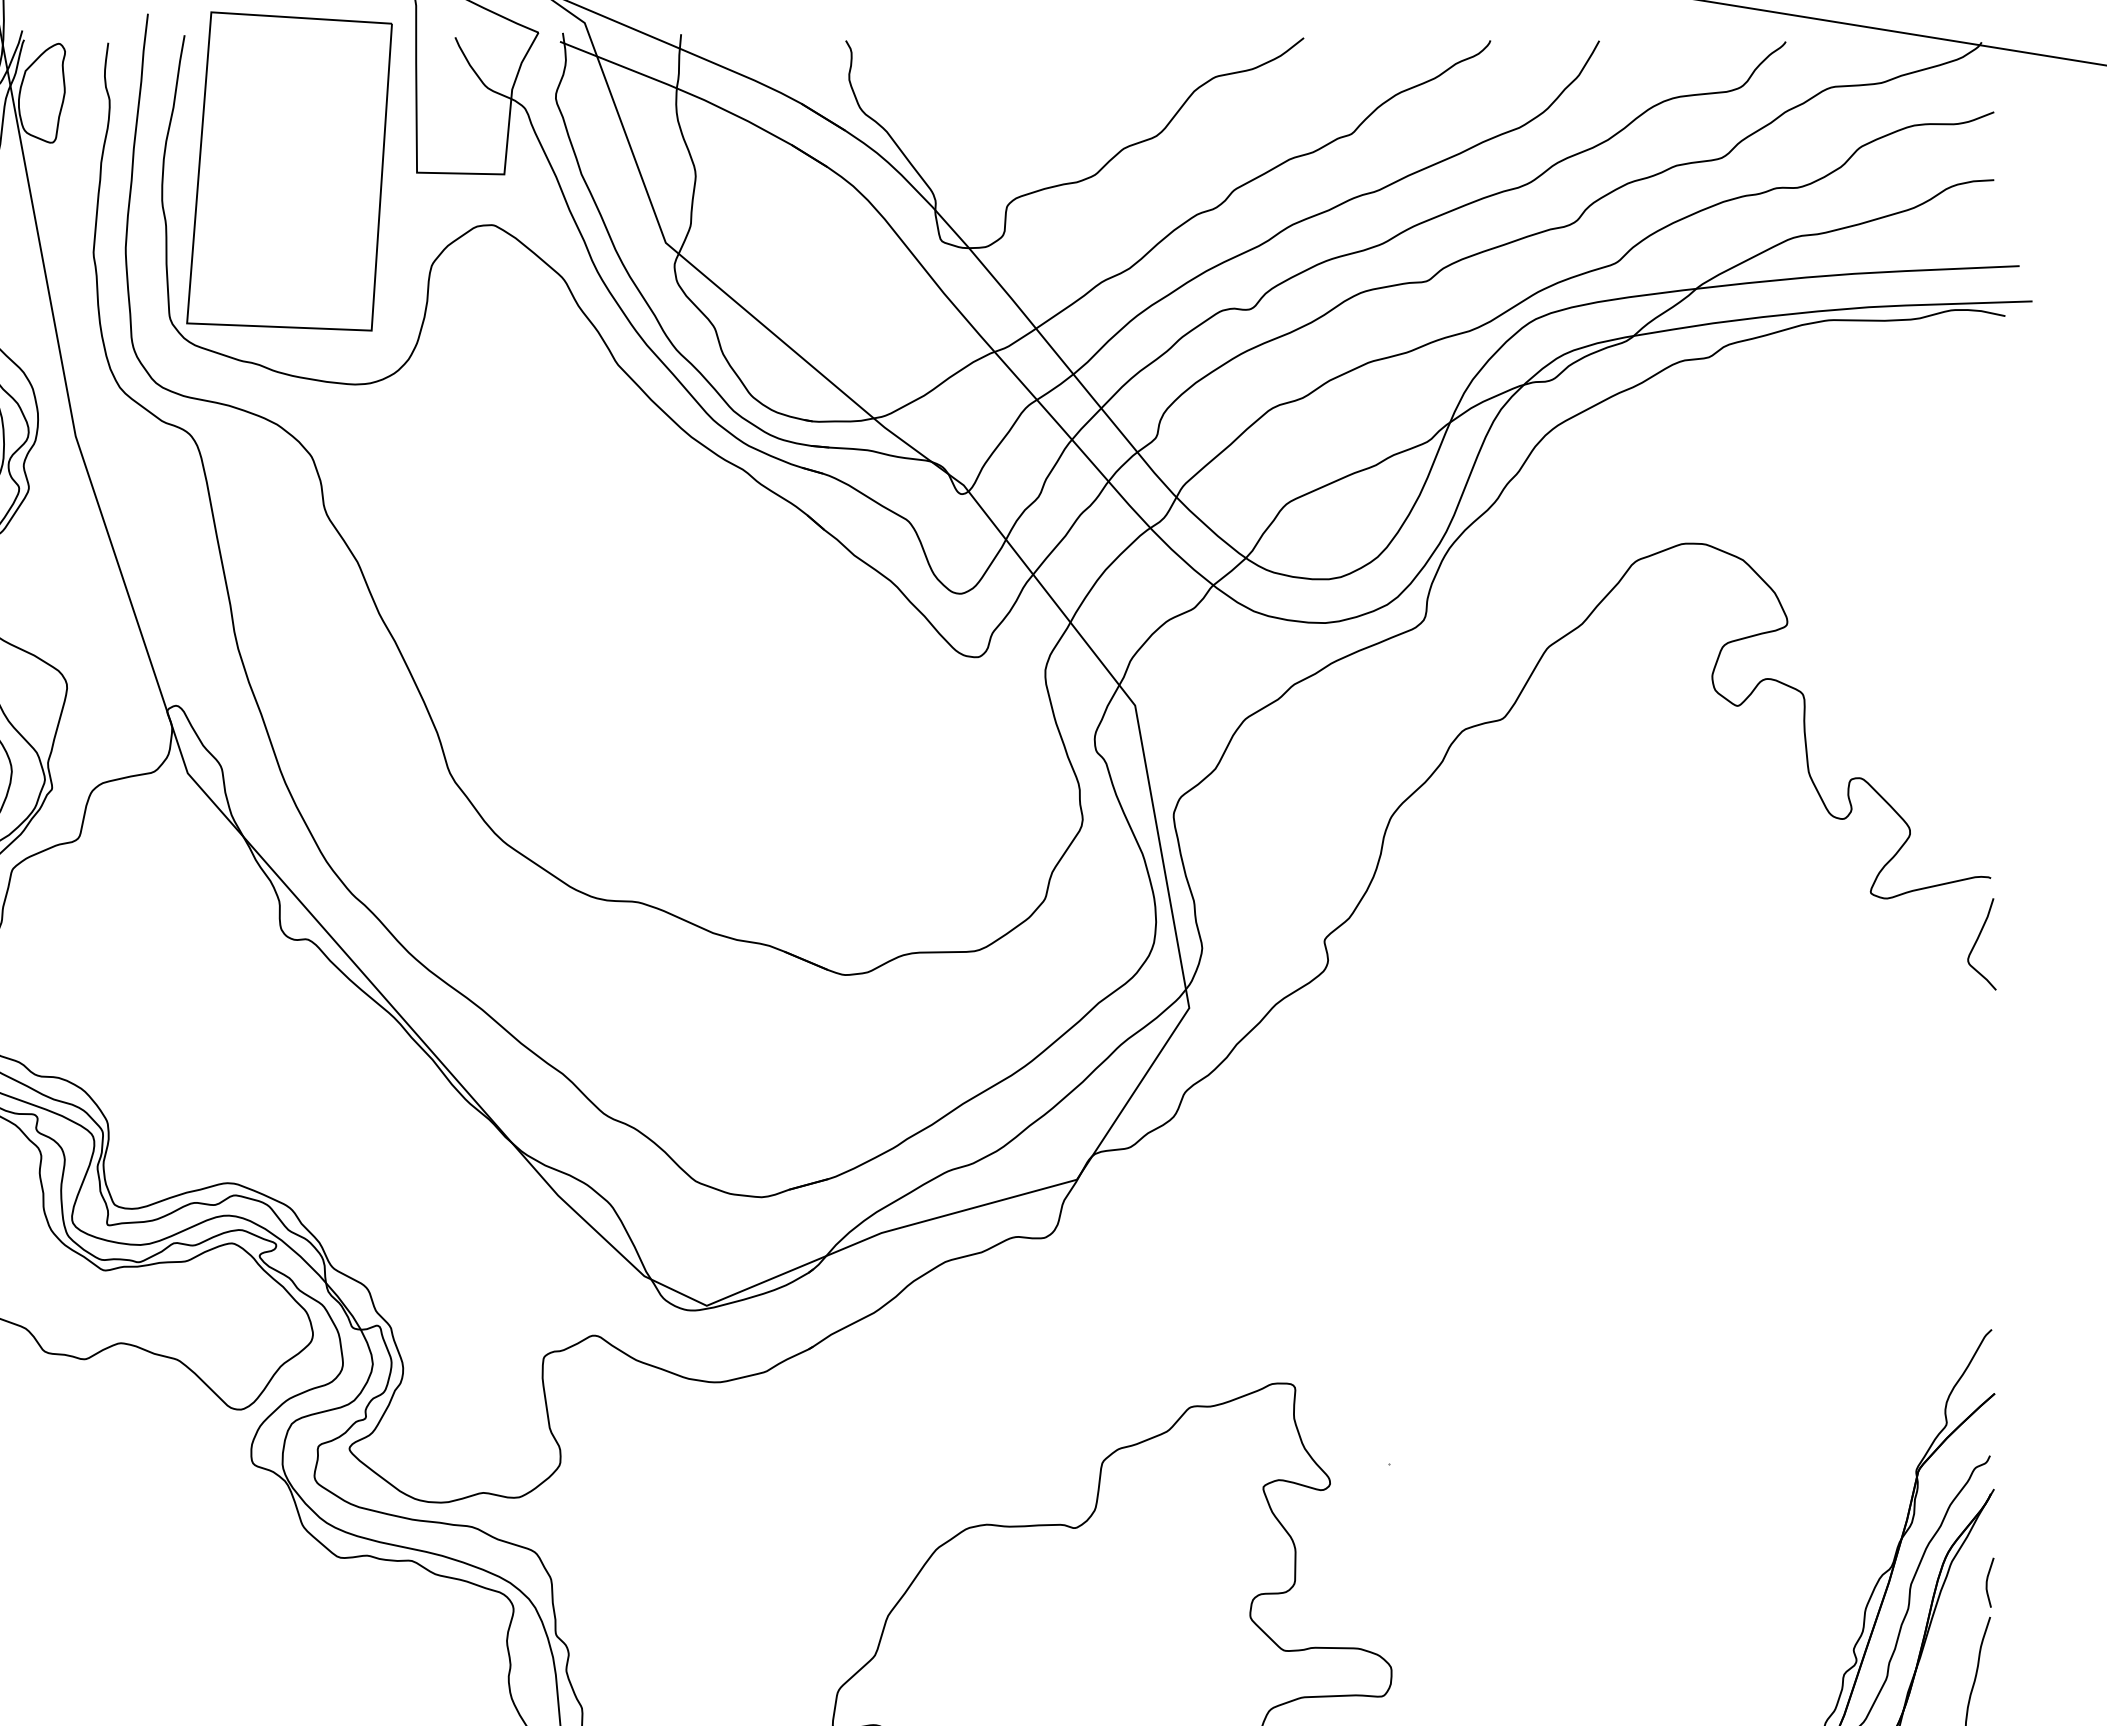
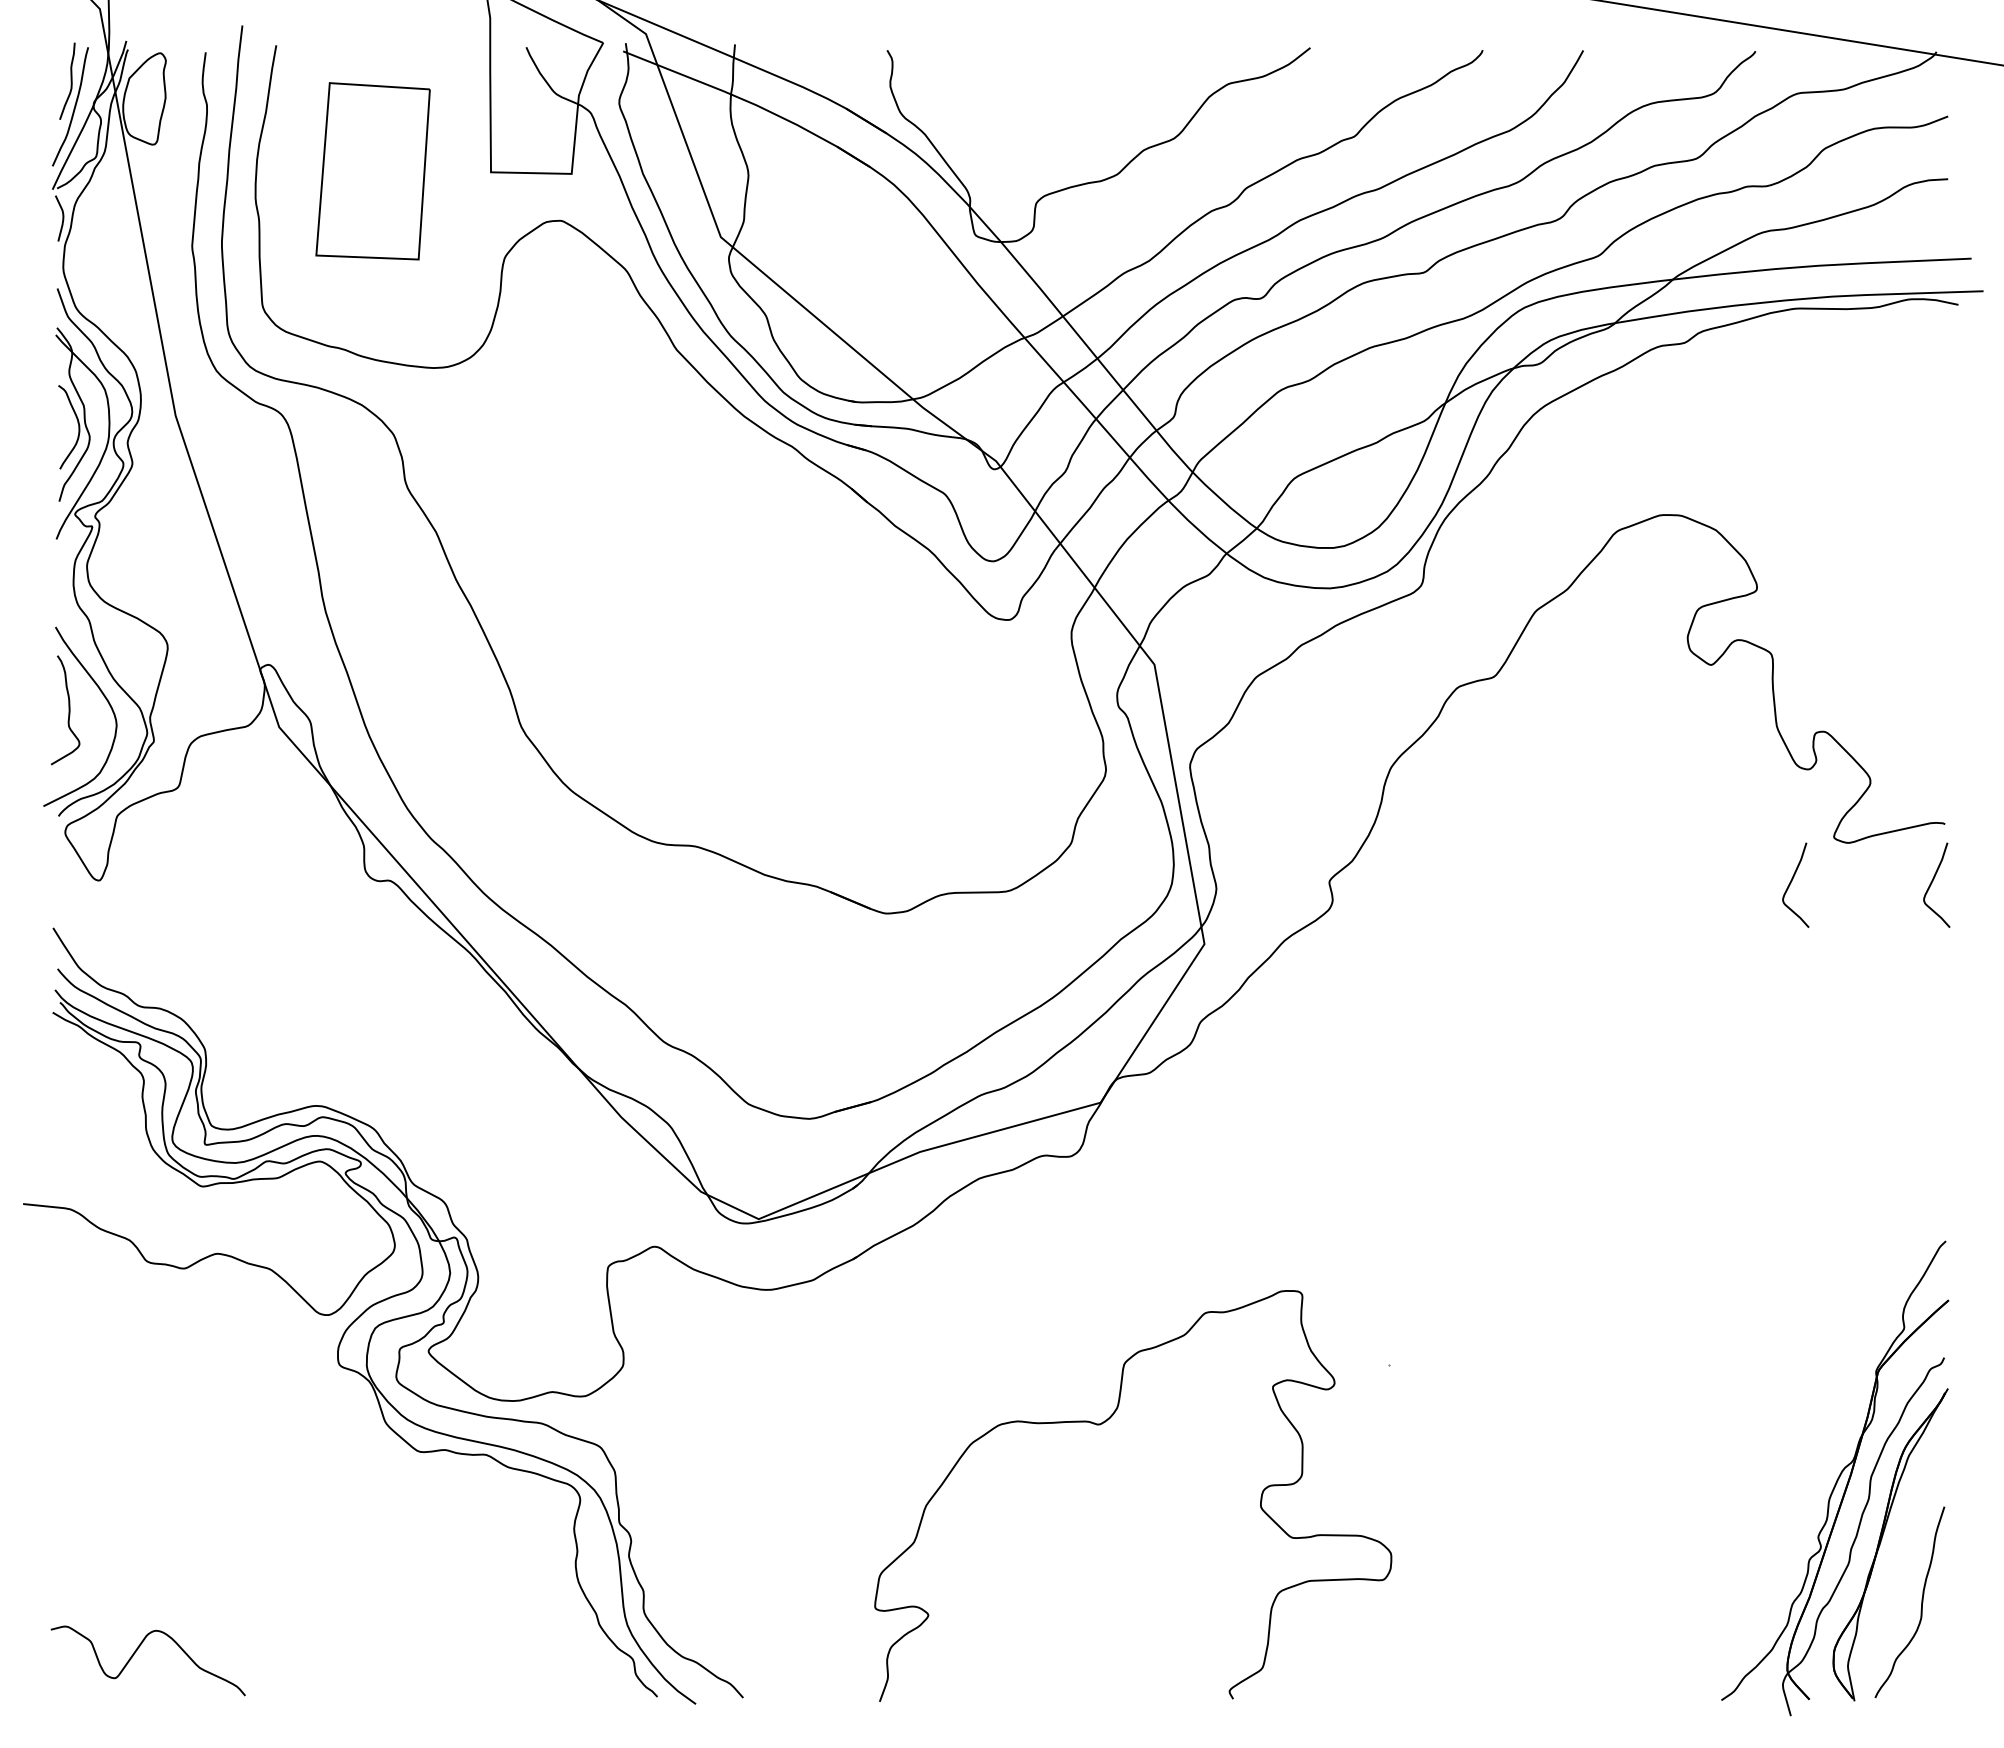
part: (288, 171) -> (372, 171), size x0.6
curve: (1824, 942) -> (1791, 883), added
curve: (1988, 1583) -> (1942, 1475), removed

